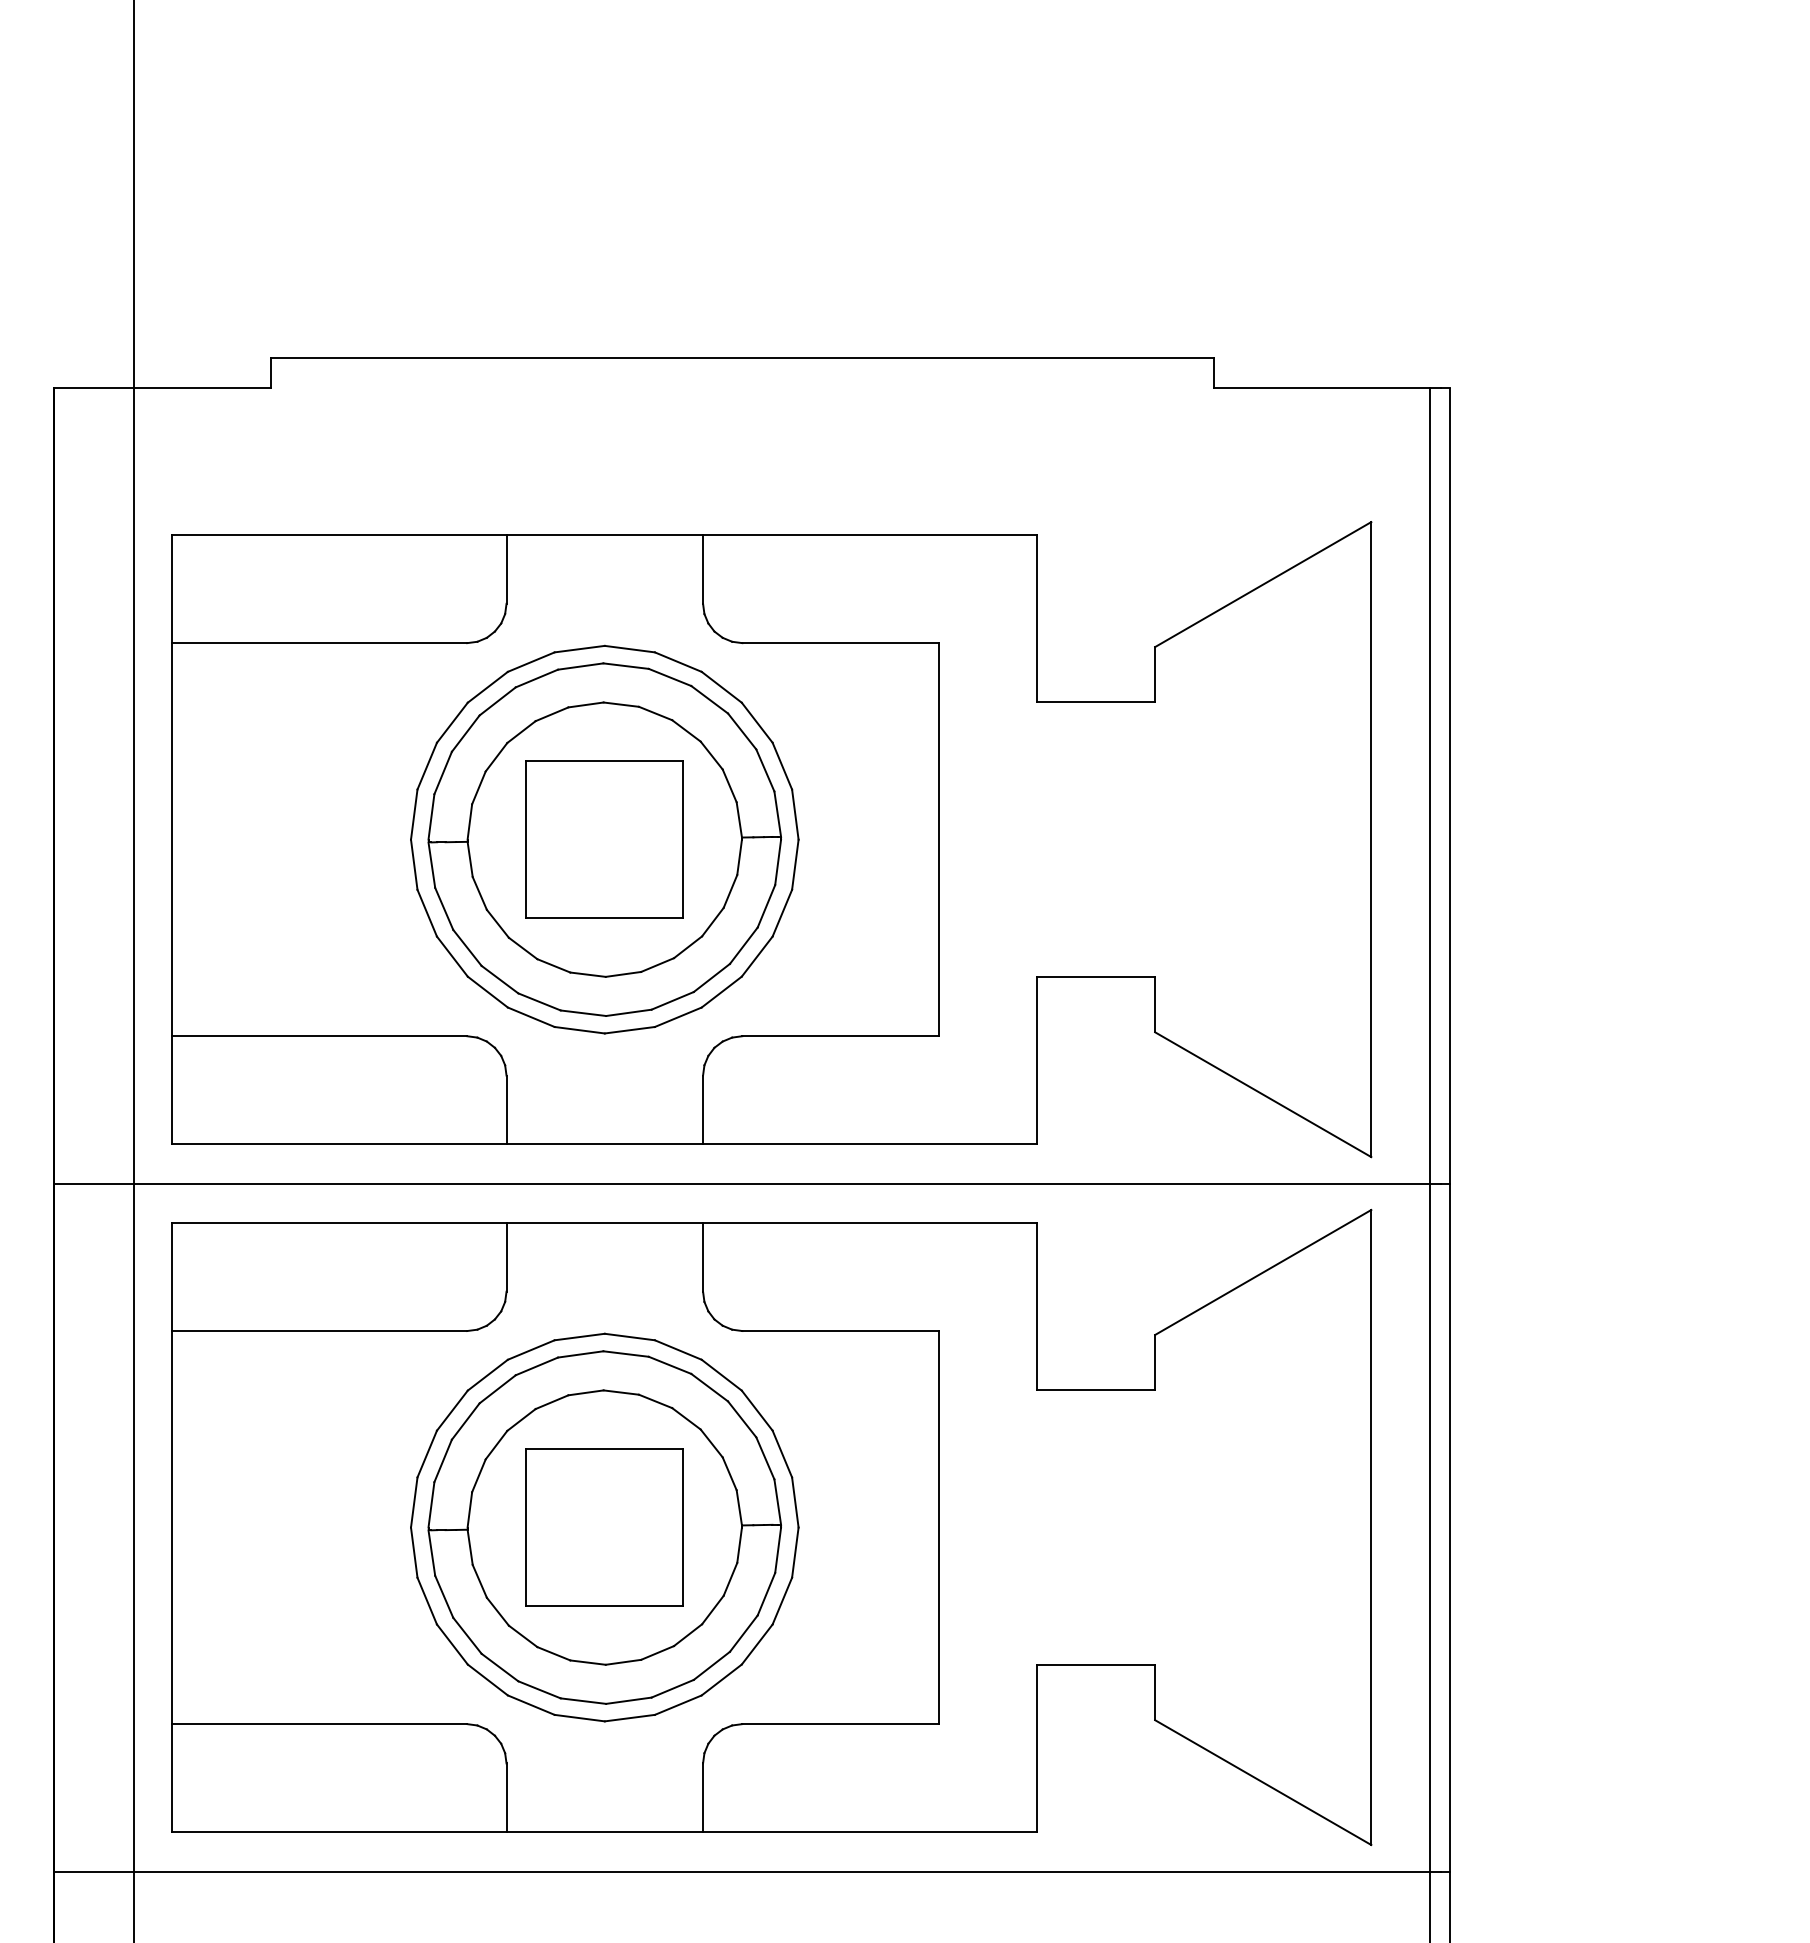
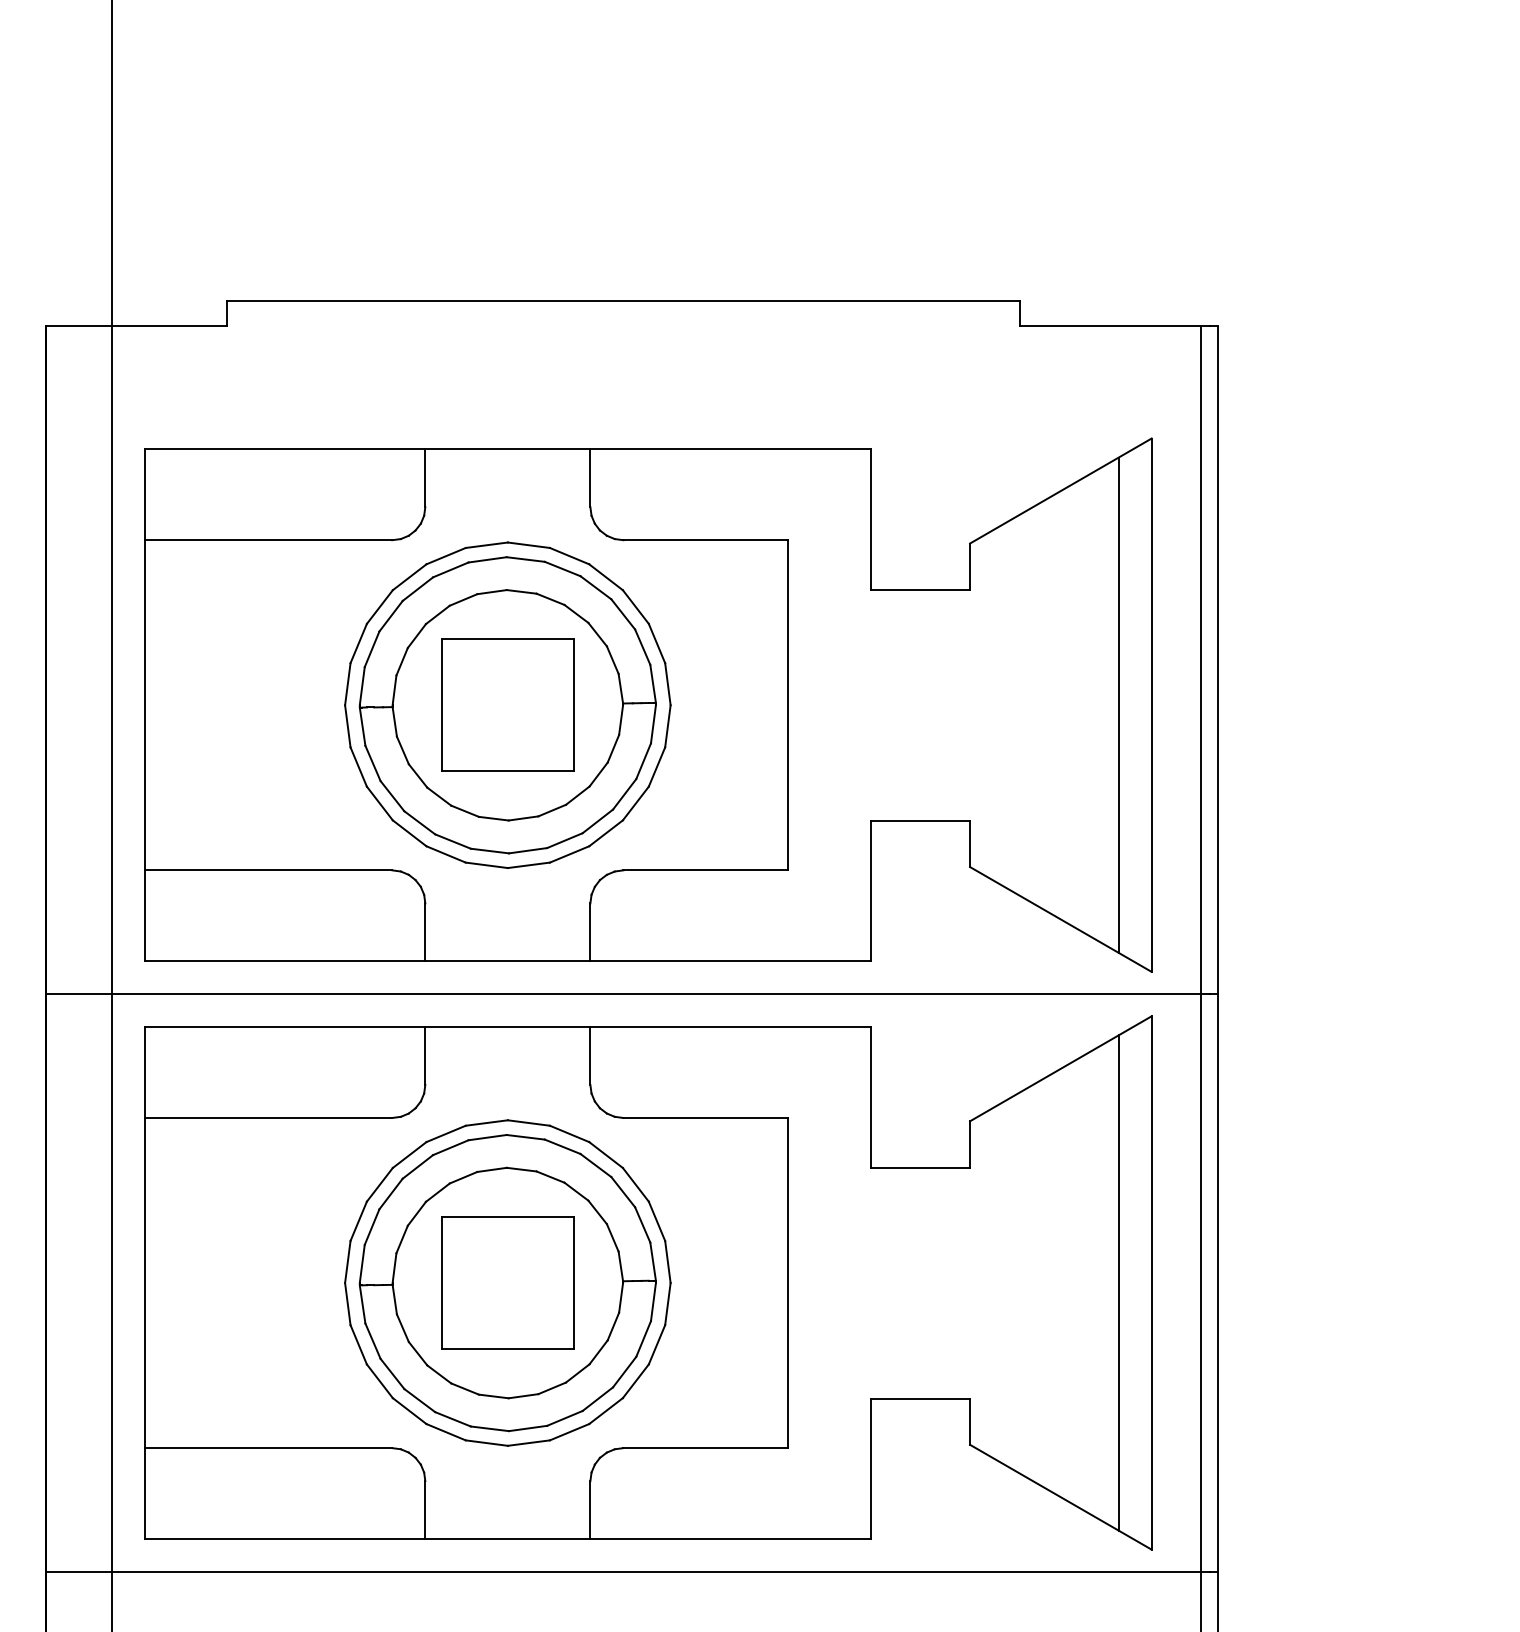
line: (1332, 839) -> (1119, 705), added
line: (1332, 1527) -> (1119, 1282), added

